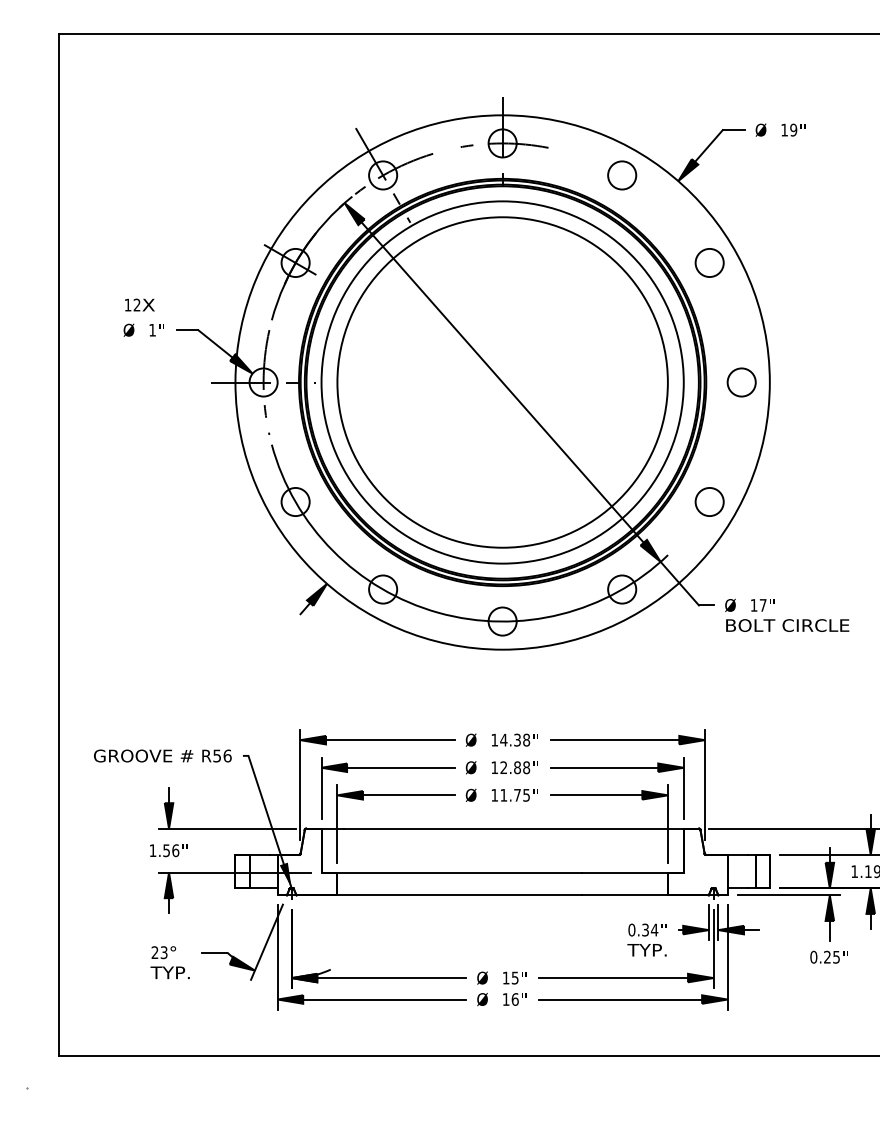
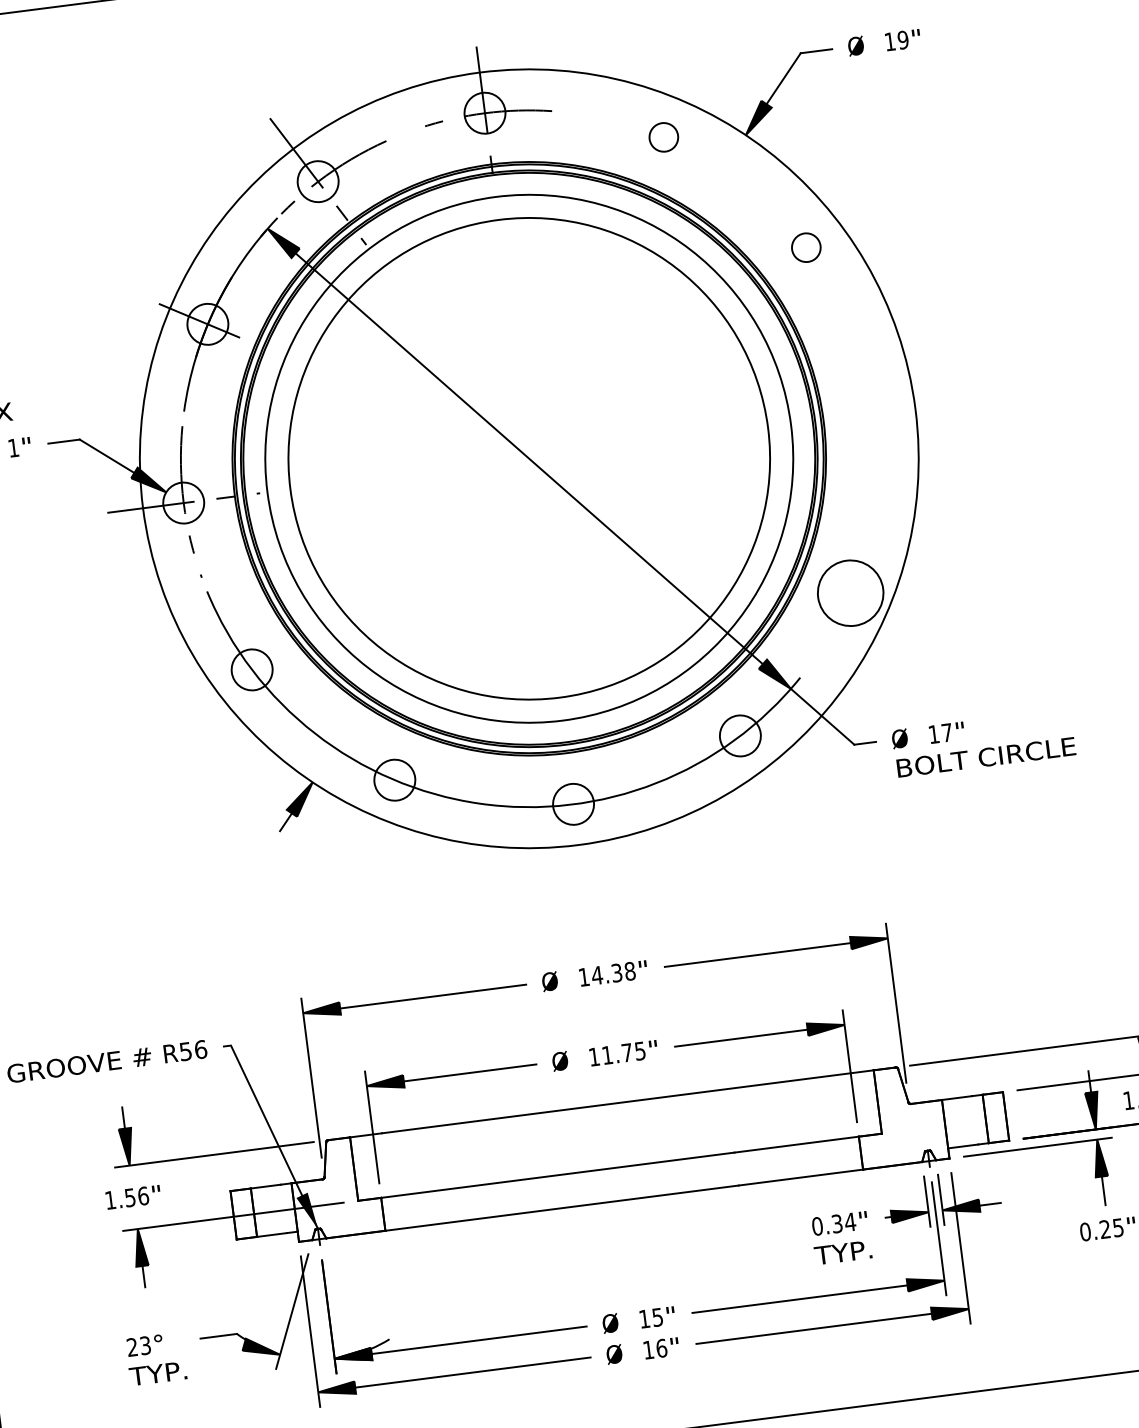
circle: (622, 175) -> (664, 137), size x0.7
circle: (709, 262) -> (806, 247), size x0.7
circle: (741, 382) -> (874, 414), removed
circle: (709, 501) -> (850, 592), size x1.6
part: (502, 773) -> (601, 1024), removed

